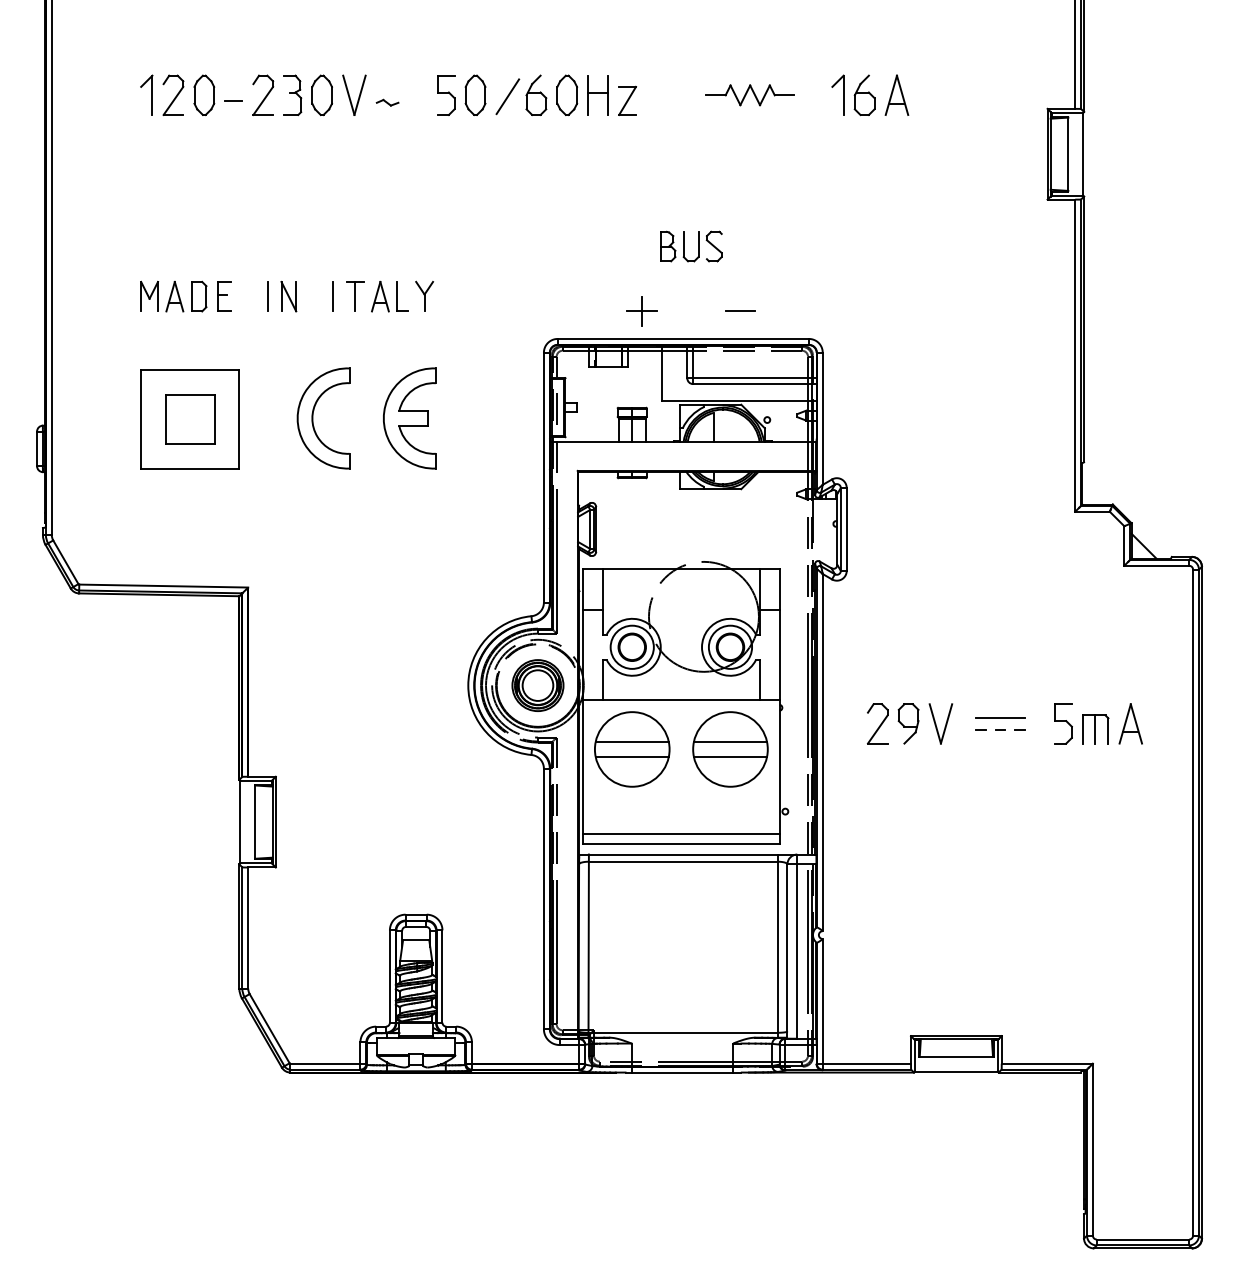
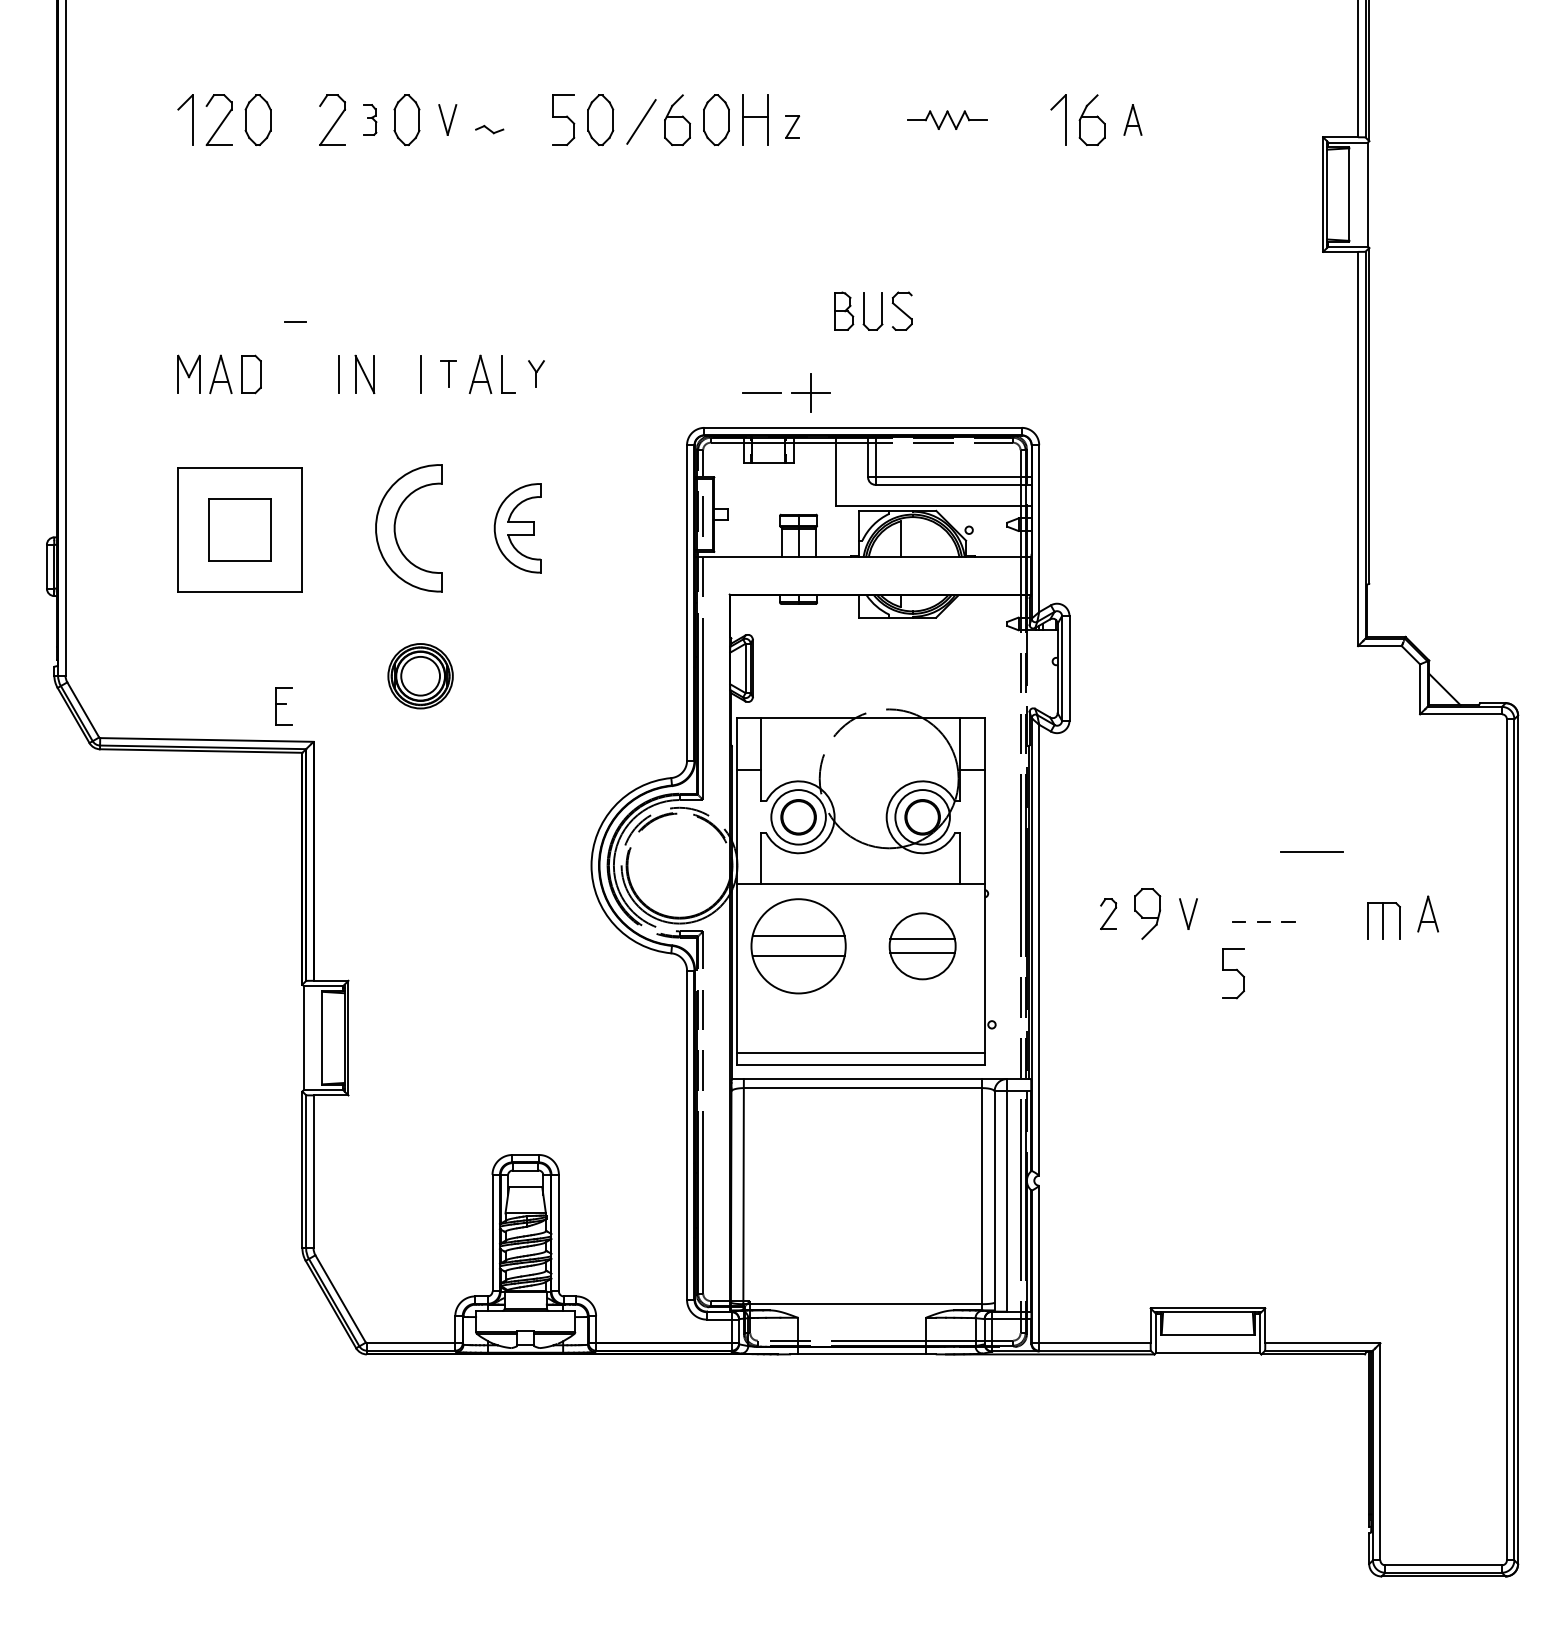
part: (292, 94) -> (369, 119), size x0.6
part: (354, 94) -> (447, 119), size x0.6
part: (896, 94) -> (1132, 119), size x0.6
part: (749, 95) -> (946, 120), size x0.7
line: (233, 100) -> (294, 321), moved
part: (627, 100) -> (792, 126), size x0.6
part: (424, 295) -> (536, 372), size x0.7
part: (224, 296) -> (283, 706), moved
part: (355, 296) -> (449, 374), size x0.7
line: (740, 310) -> (762, 391), moved
part: (409, 418) -> (517, 528), size x0.7
part: (537, 685) -> (420, 676), moved
line: (1000, 717) -> (1311, 851), moved
part: (877, 723) -> (1108, 913), size x0.6
part: (940, 723) -> (1187, 913), size x0.6
part: (1063, 723) -> (1233, 972), moved
part: (1130, 723) -> (1427, 913), size x0.7
part: (730, 749) -> (922, 946), size x0.7

